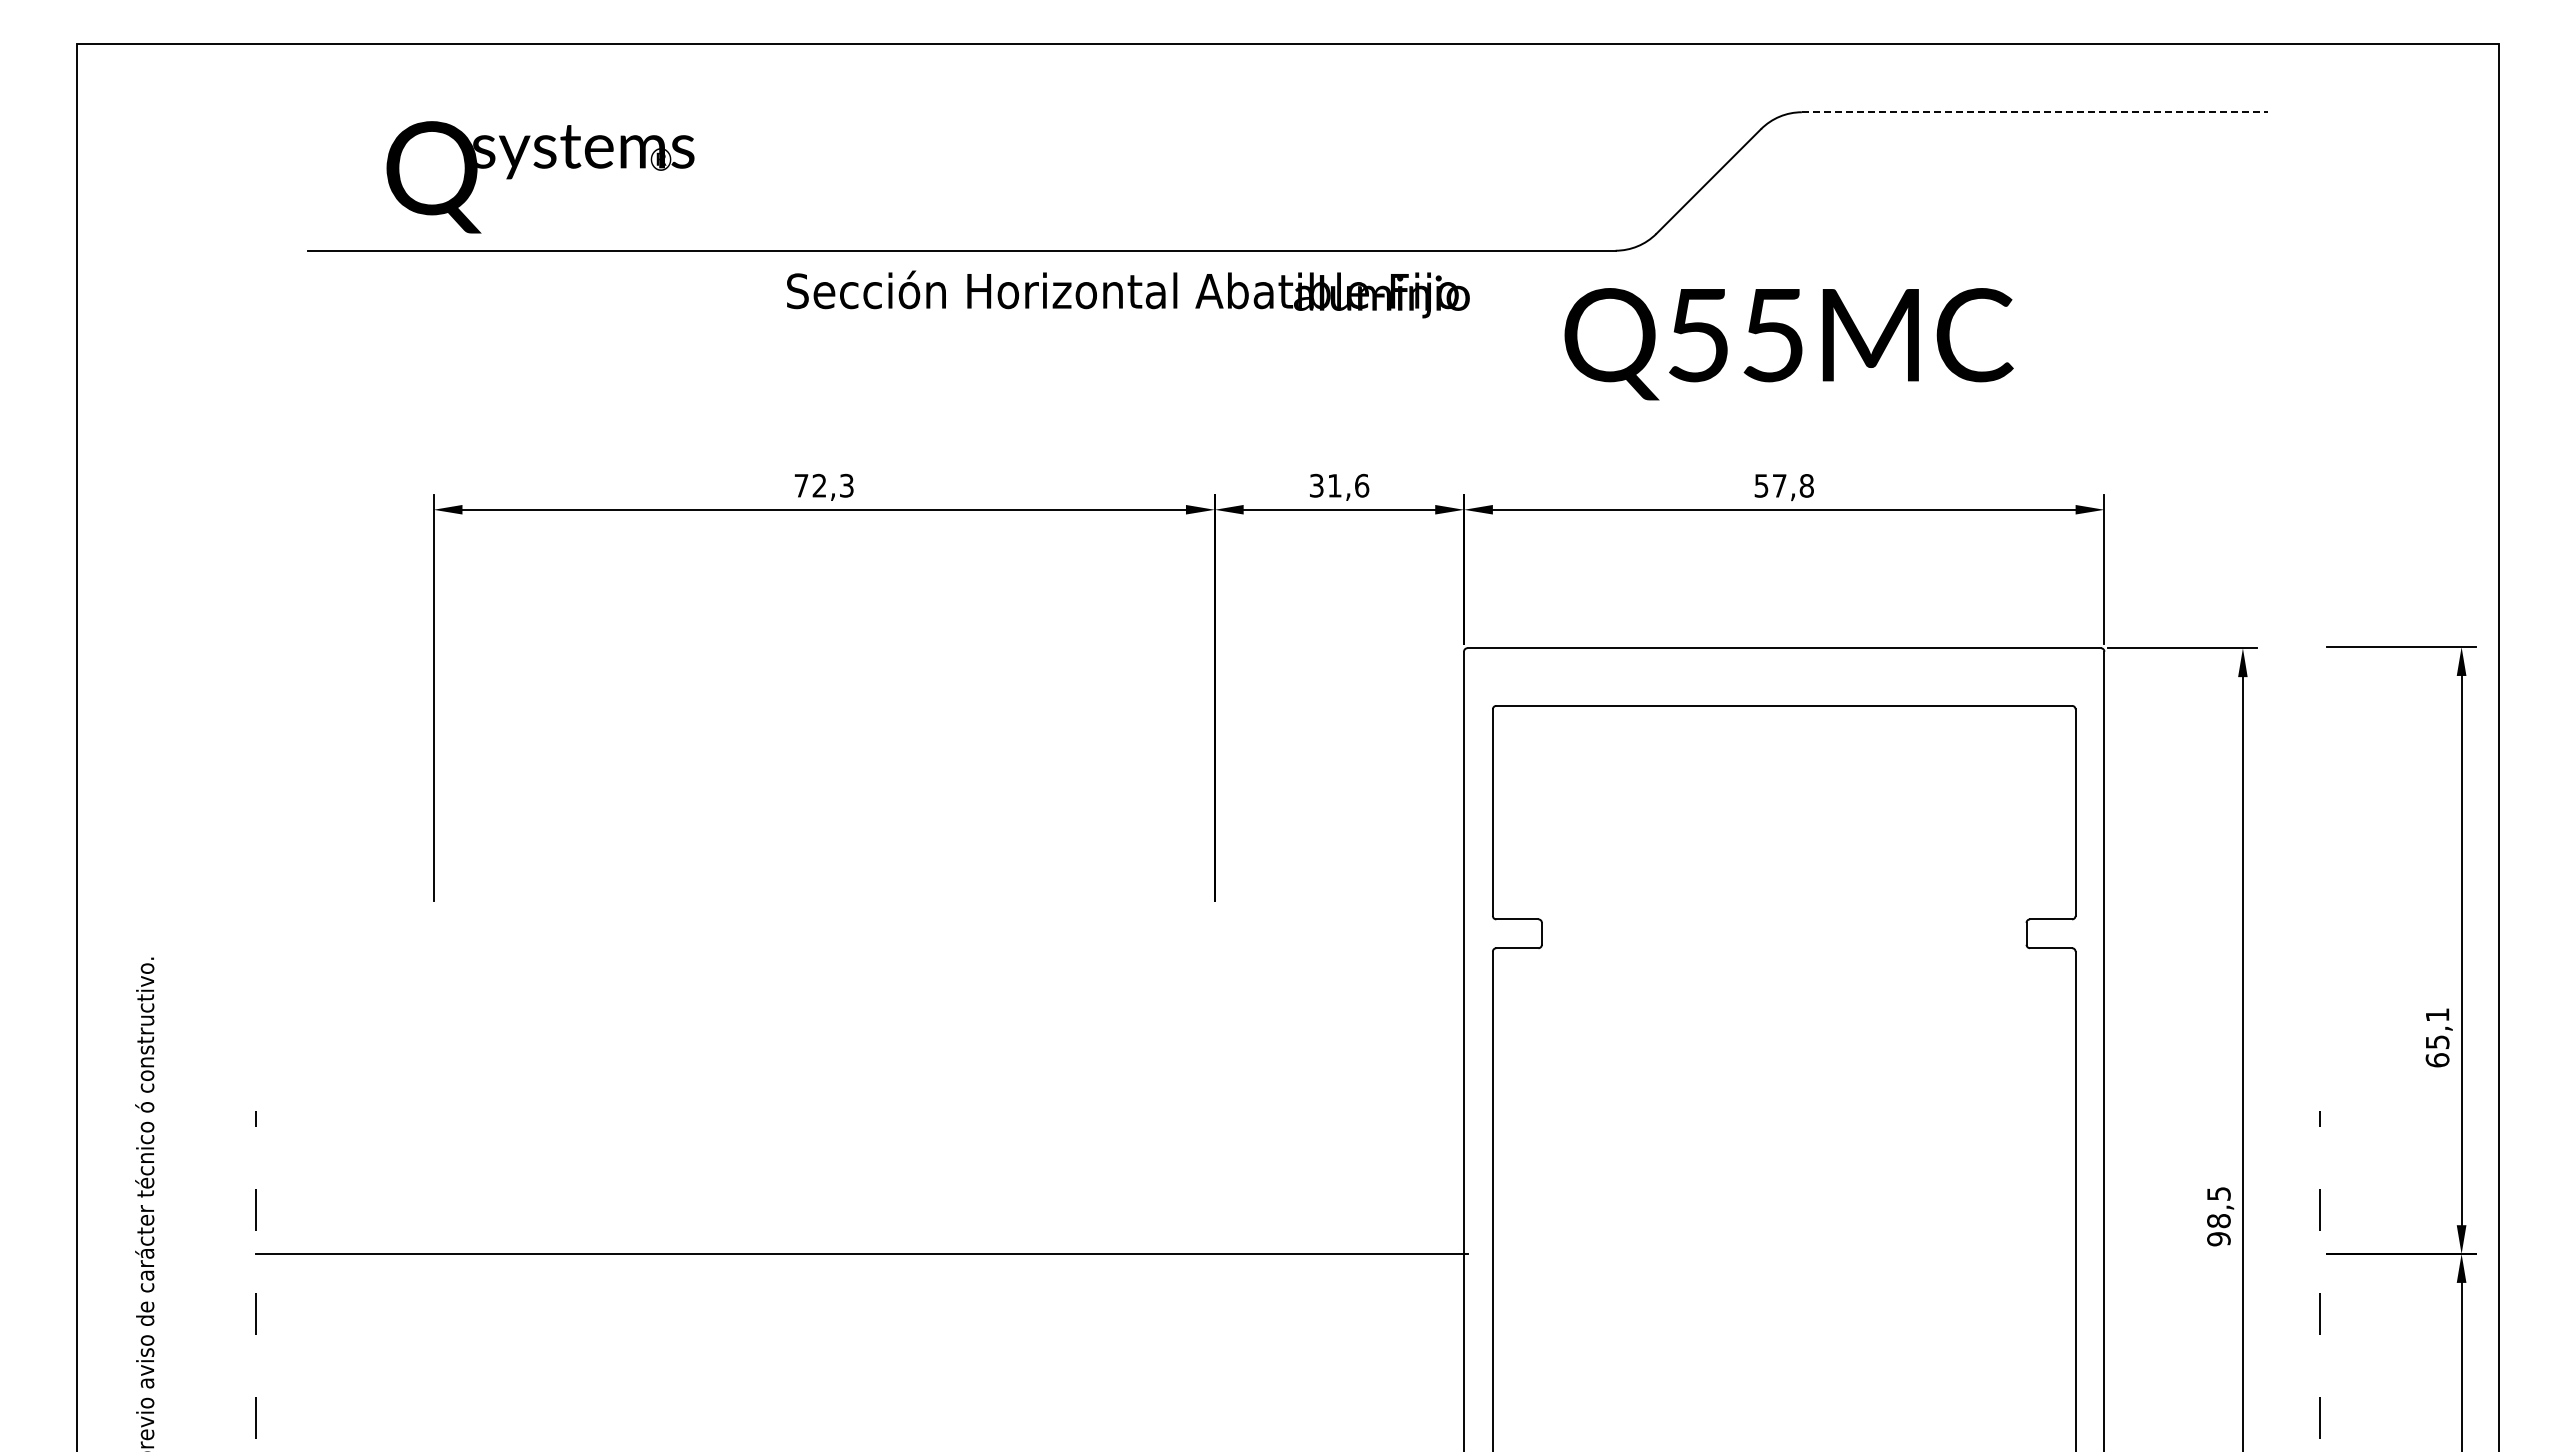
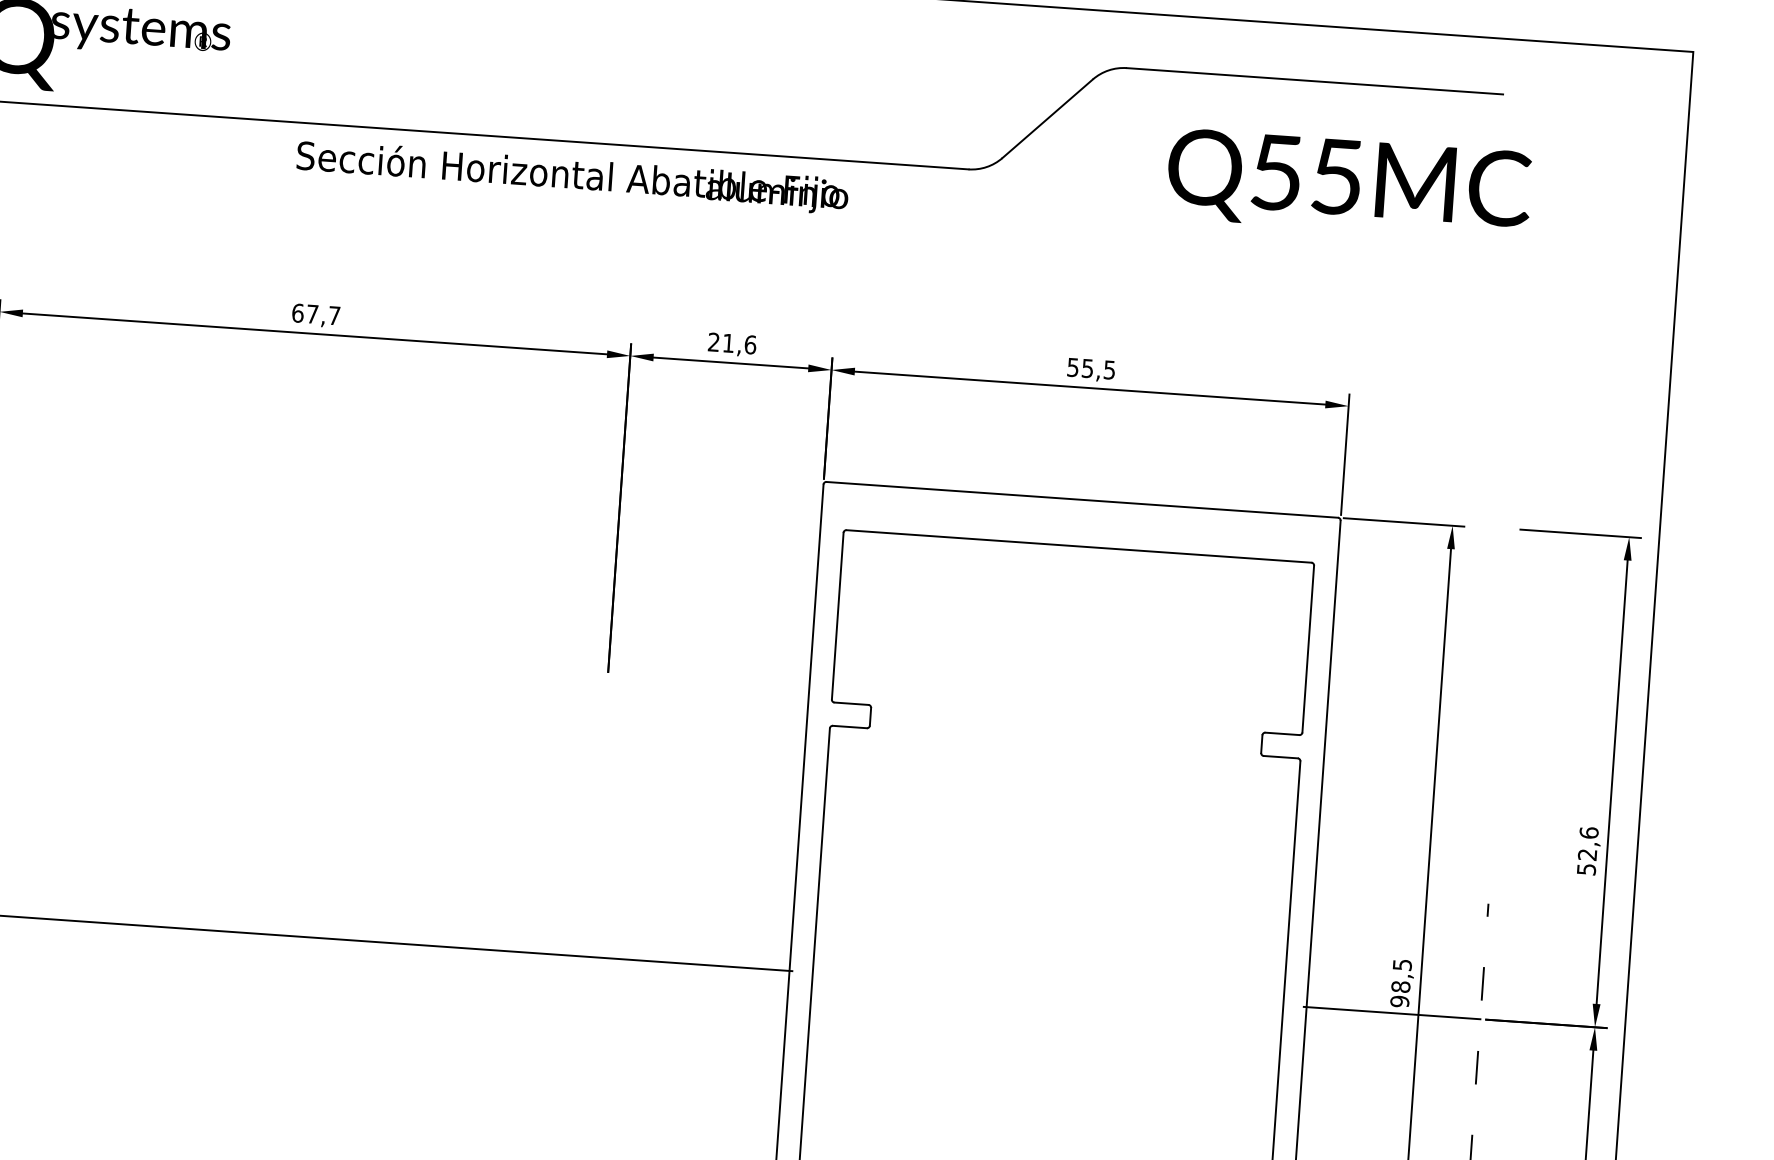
line: (2035, 112) -> (1315, 81), dashed -> solid
text: (1788, 344) -> (1348, 185), moved
text: (823, 485) -> (315, 314), 72,3 -> 67,7
text: (1316, 485) -> (713, 342), 31,6 -> 21,6
text: (1792, 485) -> (1098, 368), 57,8 -> 55,5
text: (2437, 1037) -> (1587, 851), 65,1 -> 52,6
line: (2209, 1254) -> (1391, 1013), added

